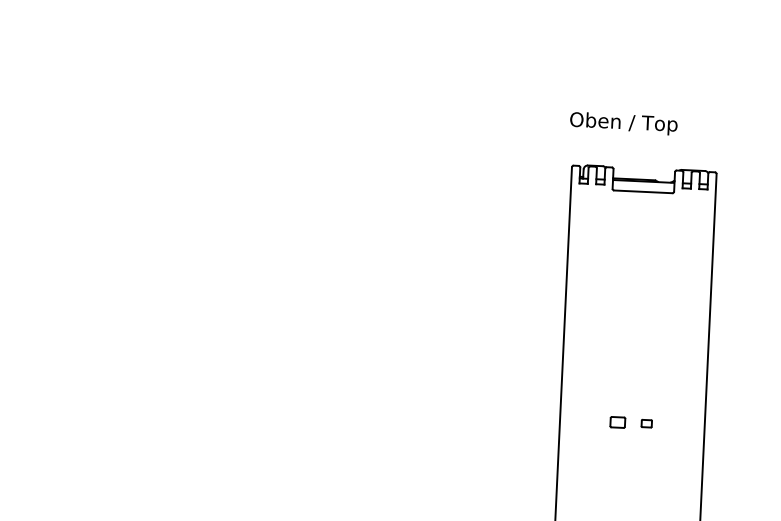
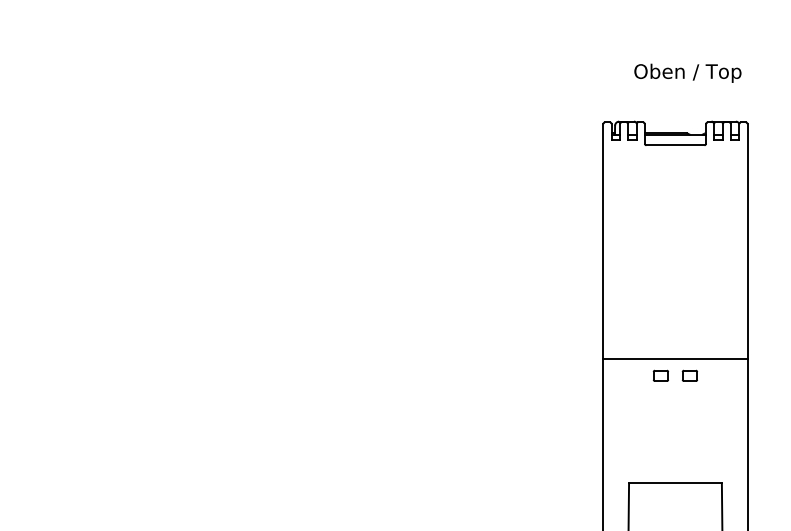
text: (623, 122) -> (687, 72), moved
line: (633, 405) -> (675, 358), added
part: (646, 423) -> (689, 375), size x1.43

